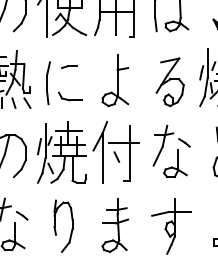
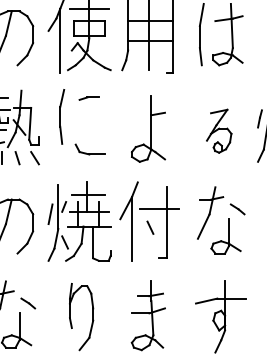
part: (69, 66) -> (89, 97), moved
part: (48, 82) -> (62, 115), moved
part: (169, 82) -> (218, 131), size x0.7

